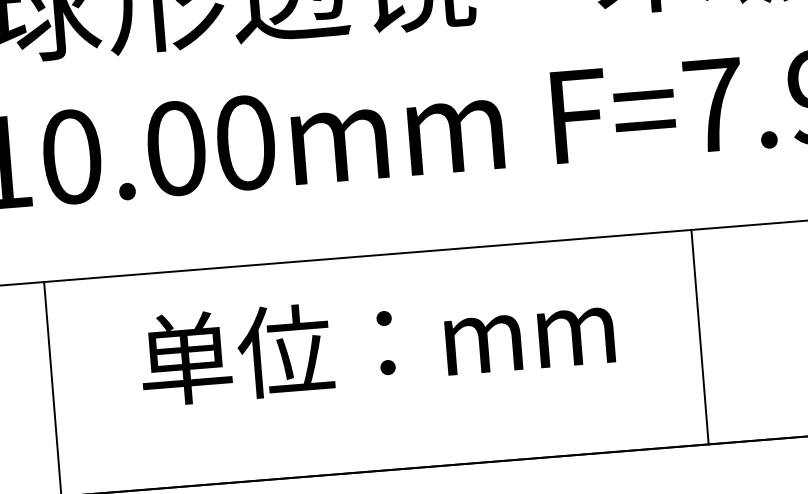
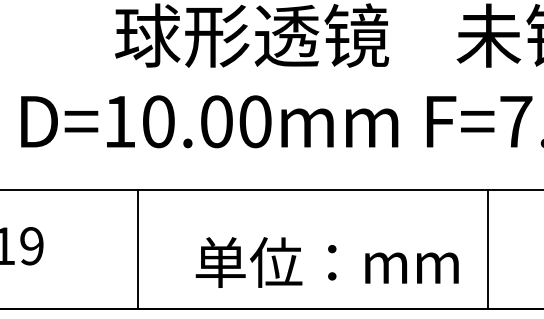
line: (700, 337) -> (488, 249), moved
text: (375, 343) -> (326, 262), moved

